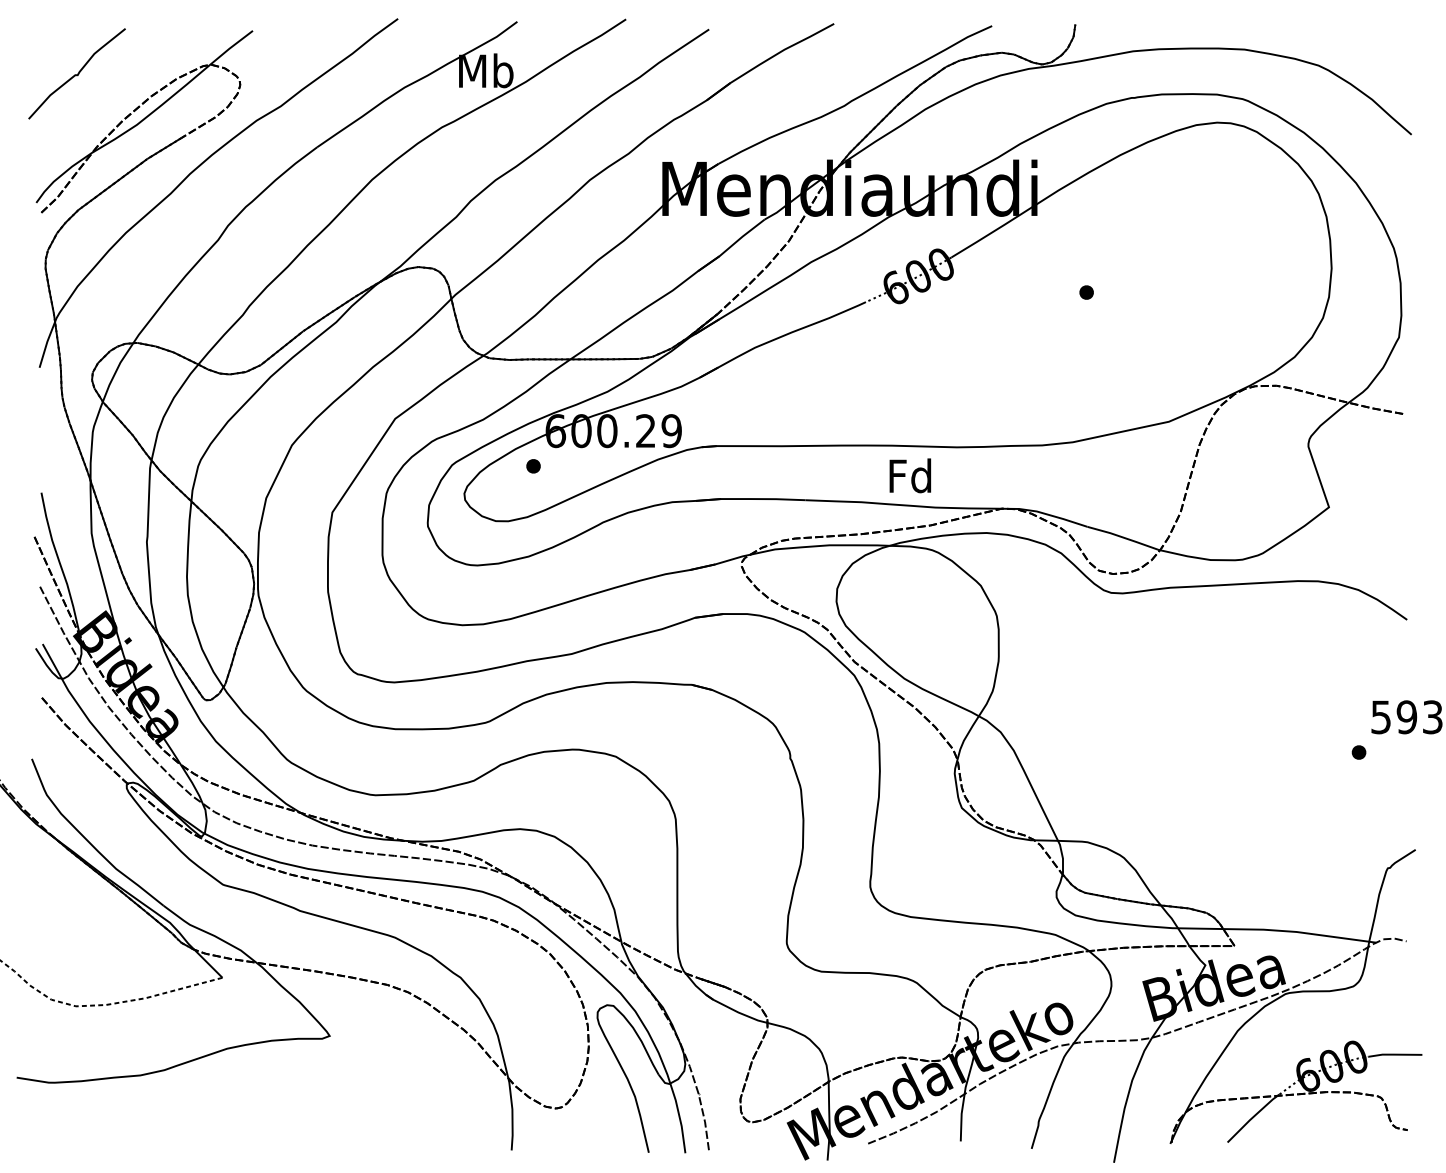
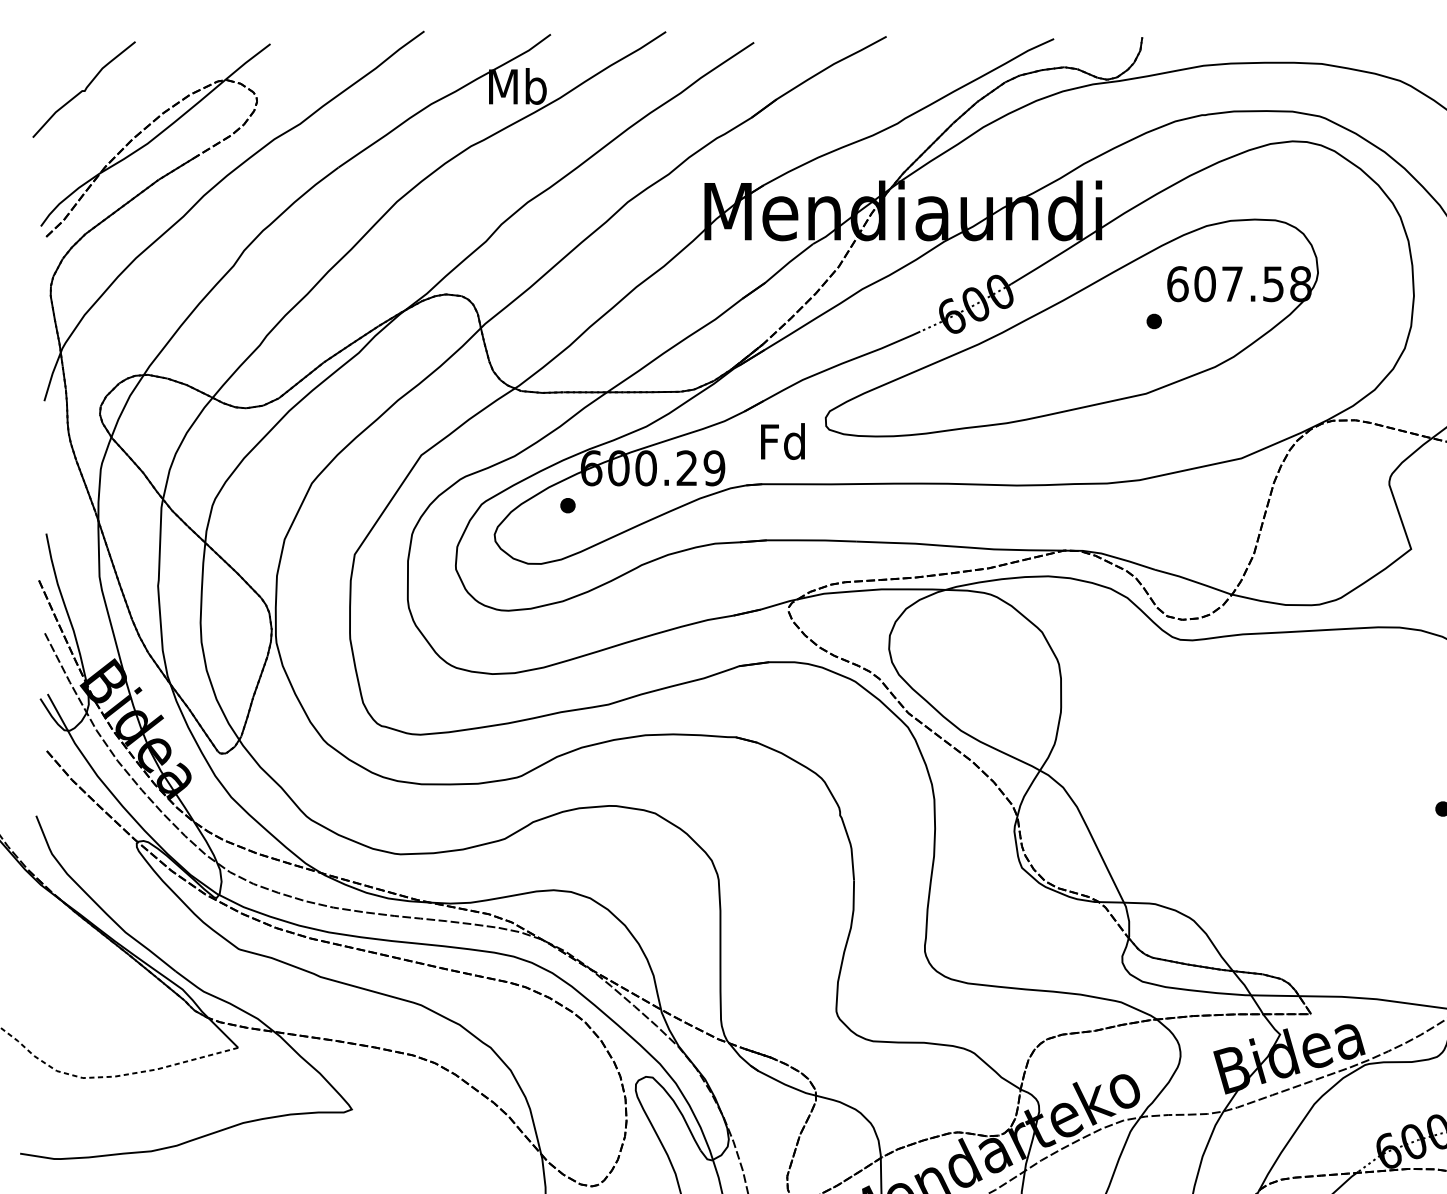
part: (1008, 298) -> (1071, 327), added
text: (909, 475) -> (782, 441), moved

